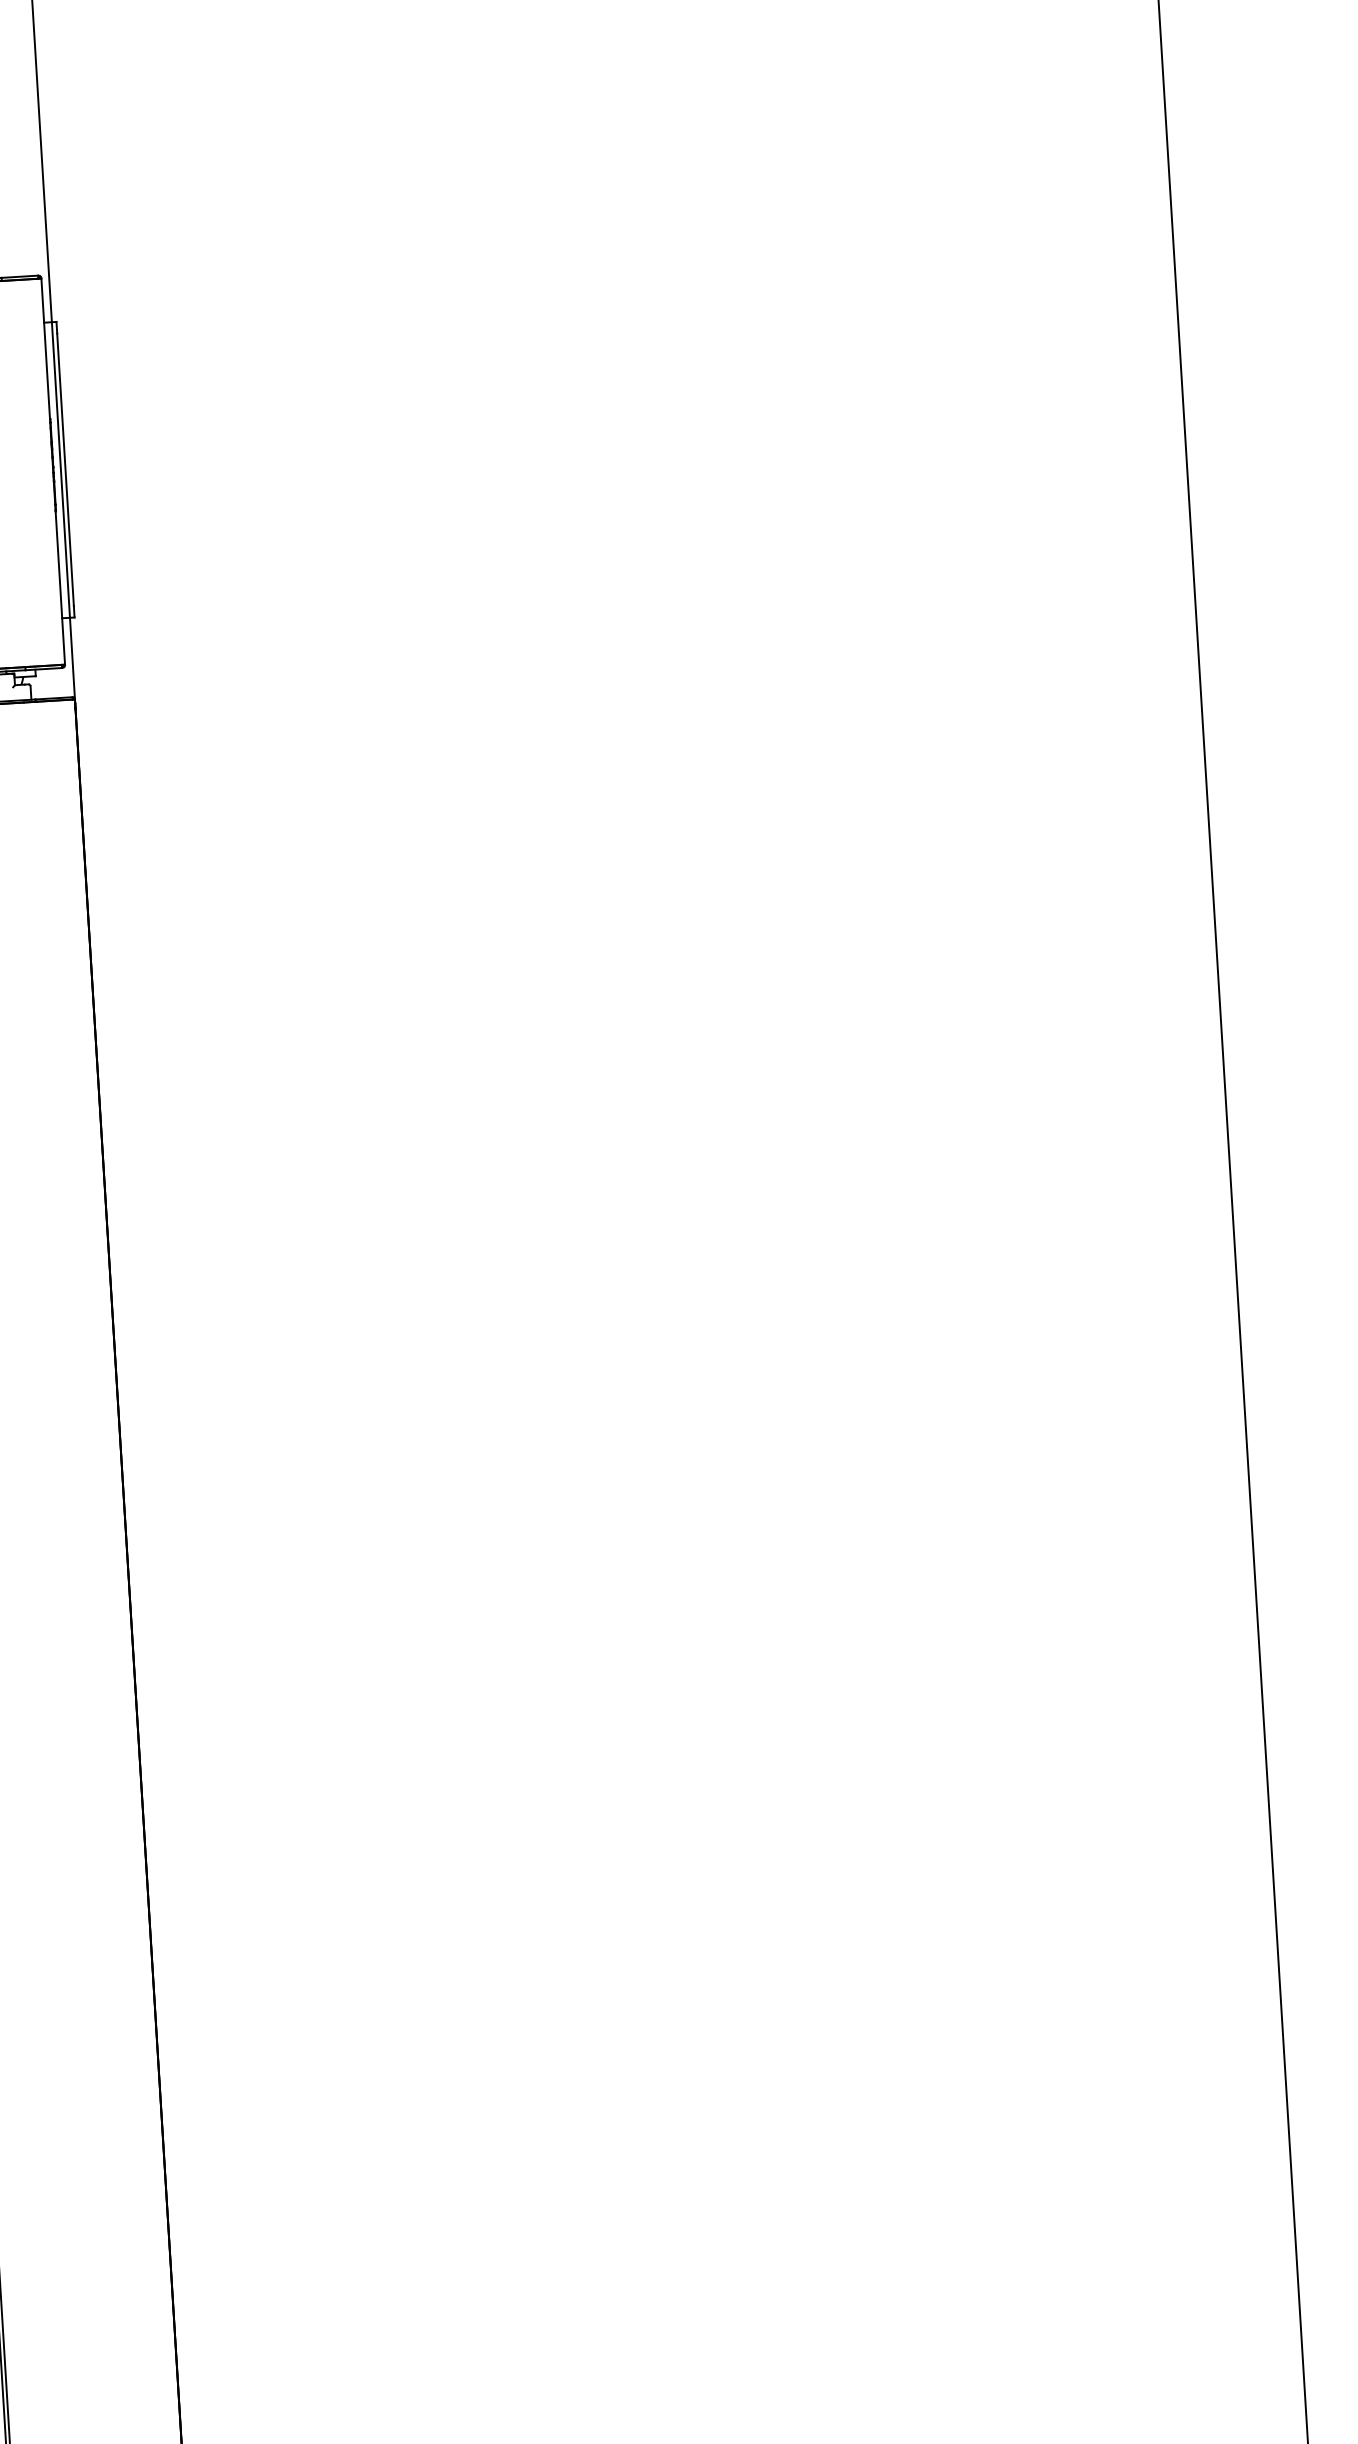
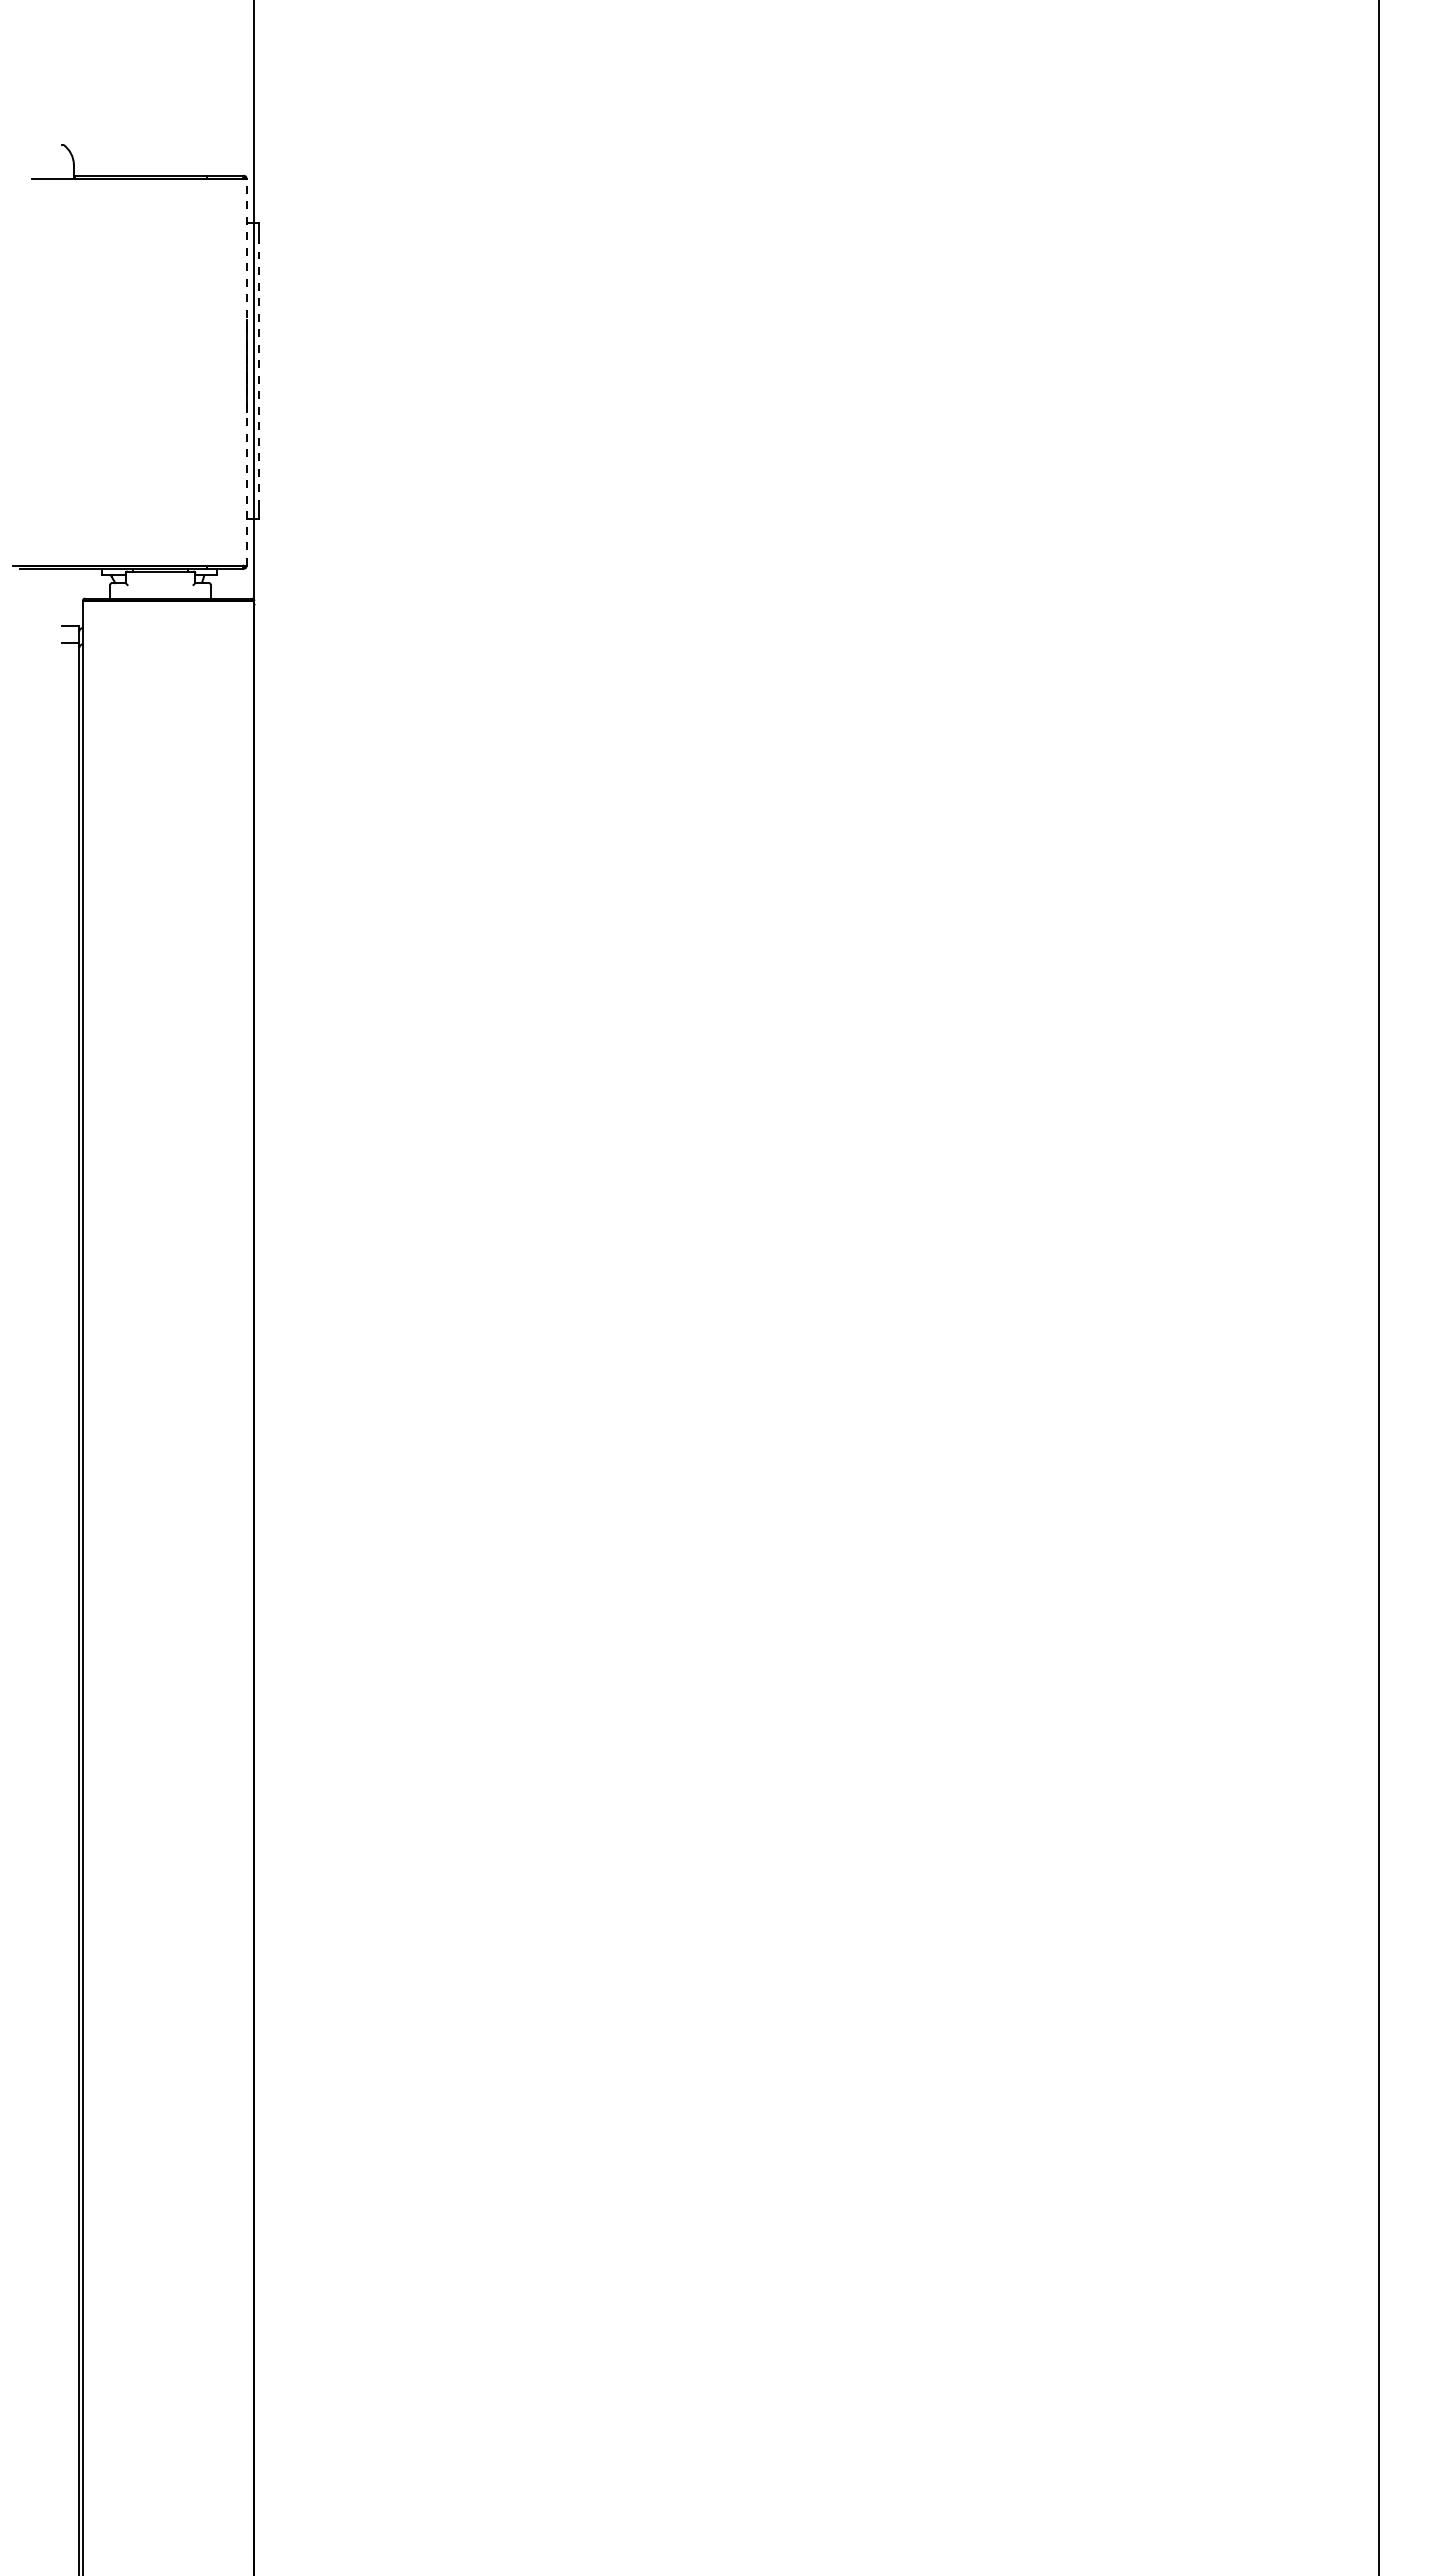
line: (65, 469) -> (259, 370), solid -> dashed
line: (53, 470) -> (246, 371), solid -> dashed

